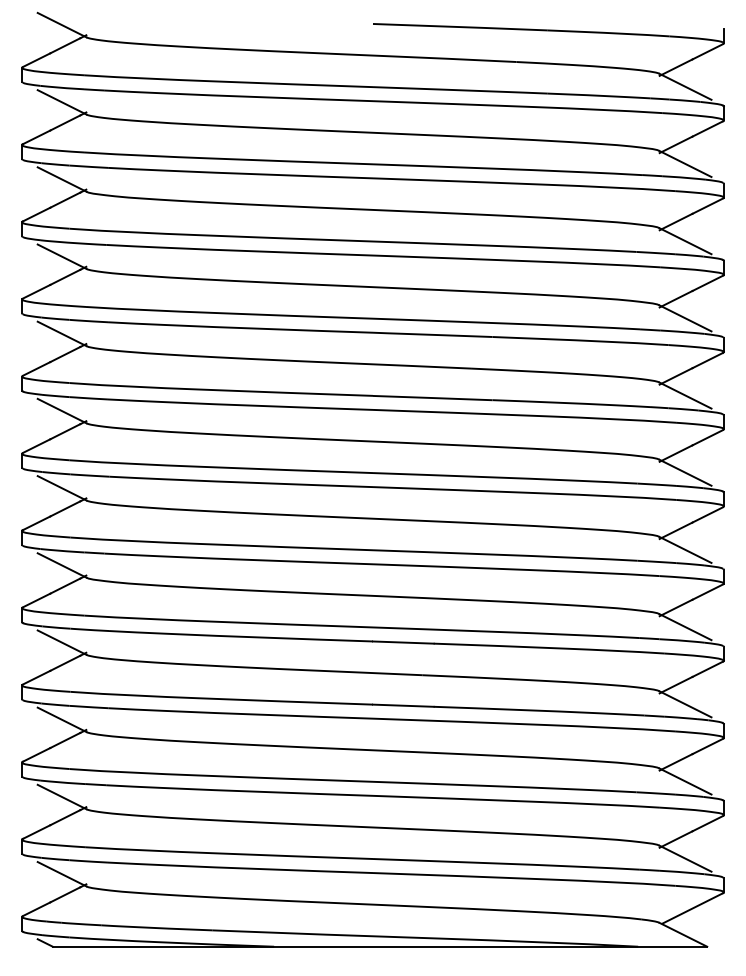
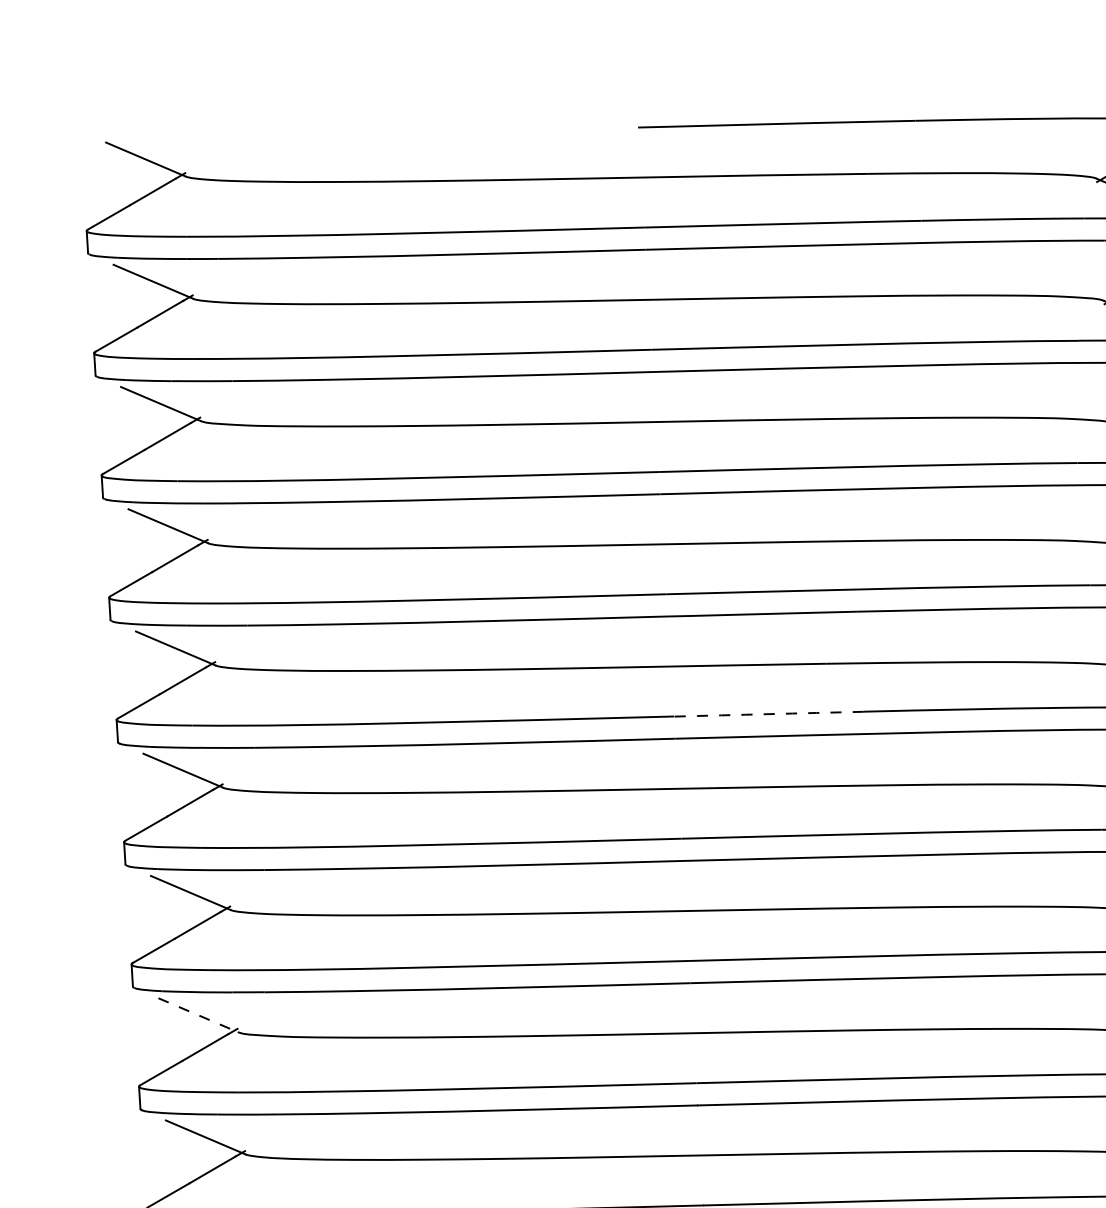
arc: (432, 398) -> (768, 714), solid -> dashed
line: (62, 565) -> (198, 1015), solid -> dashed

